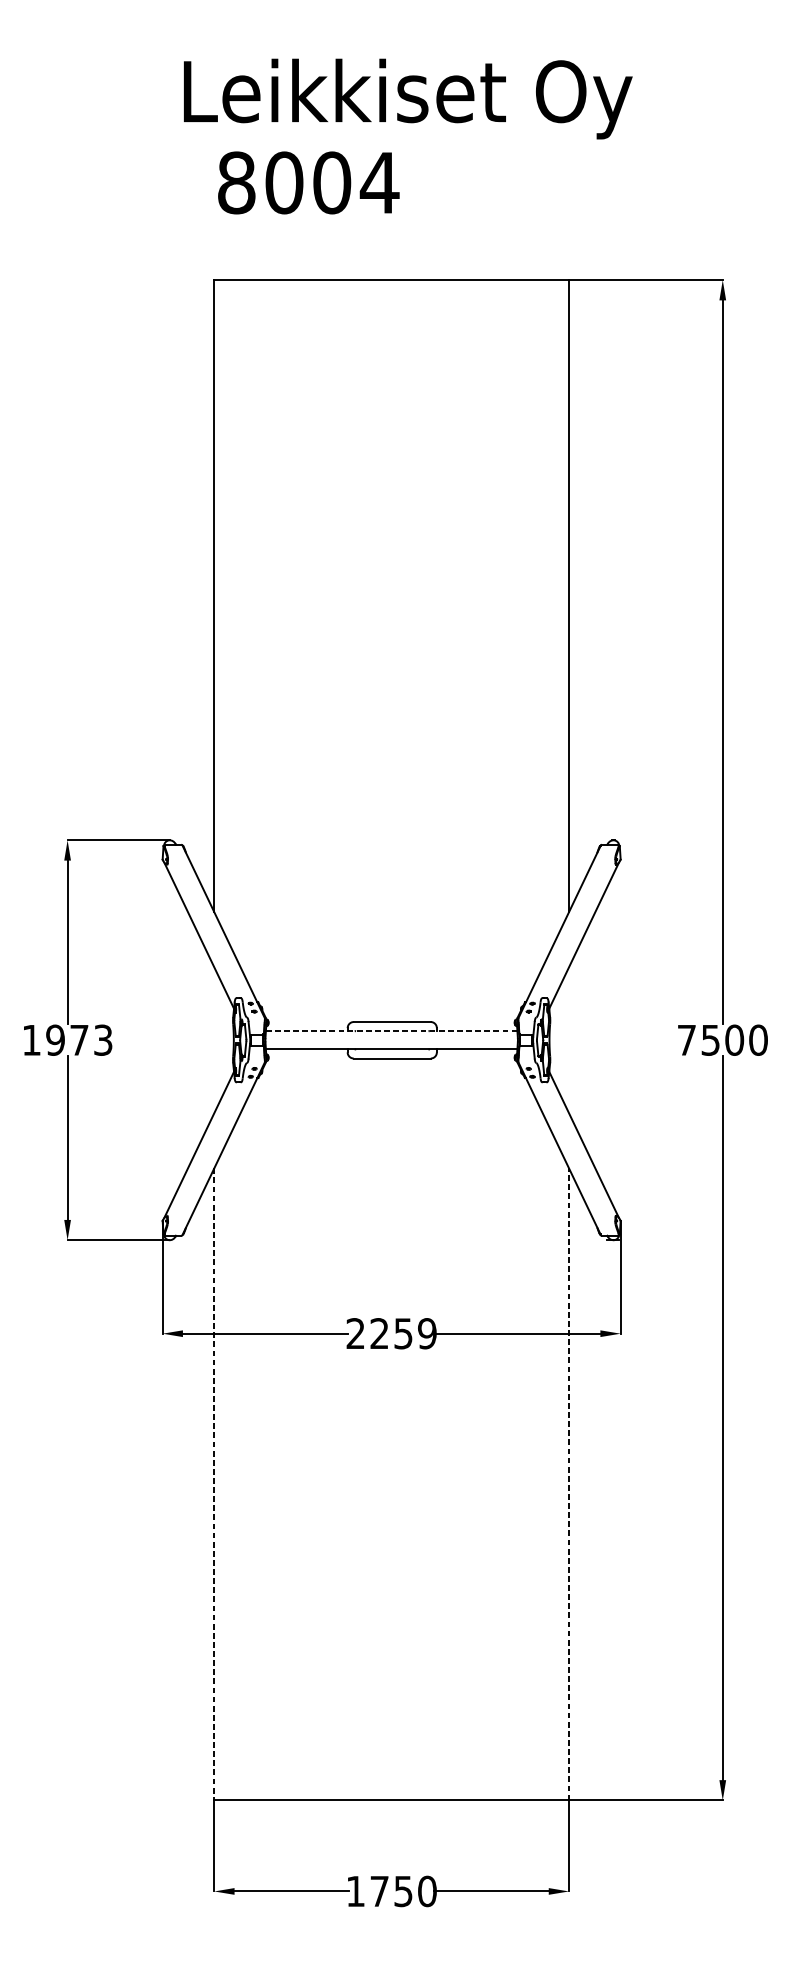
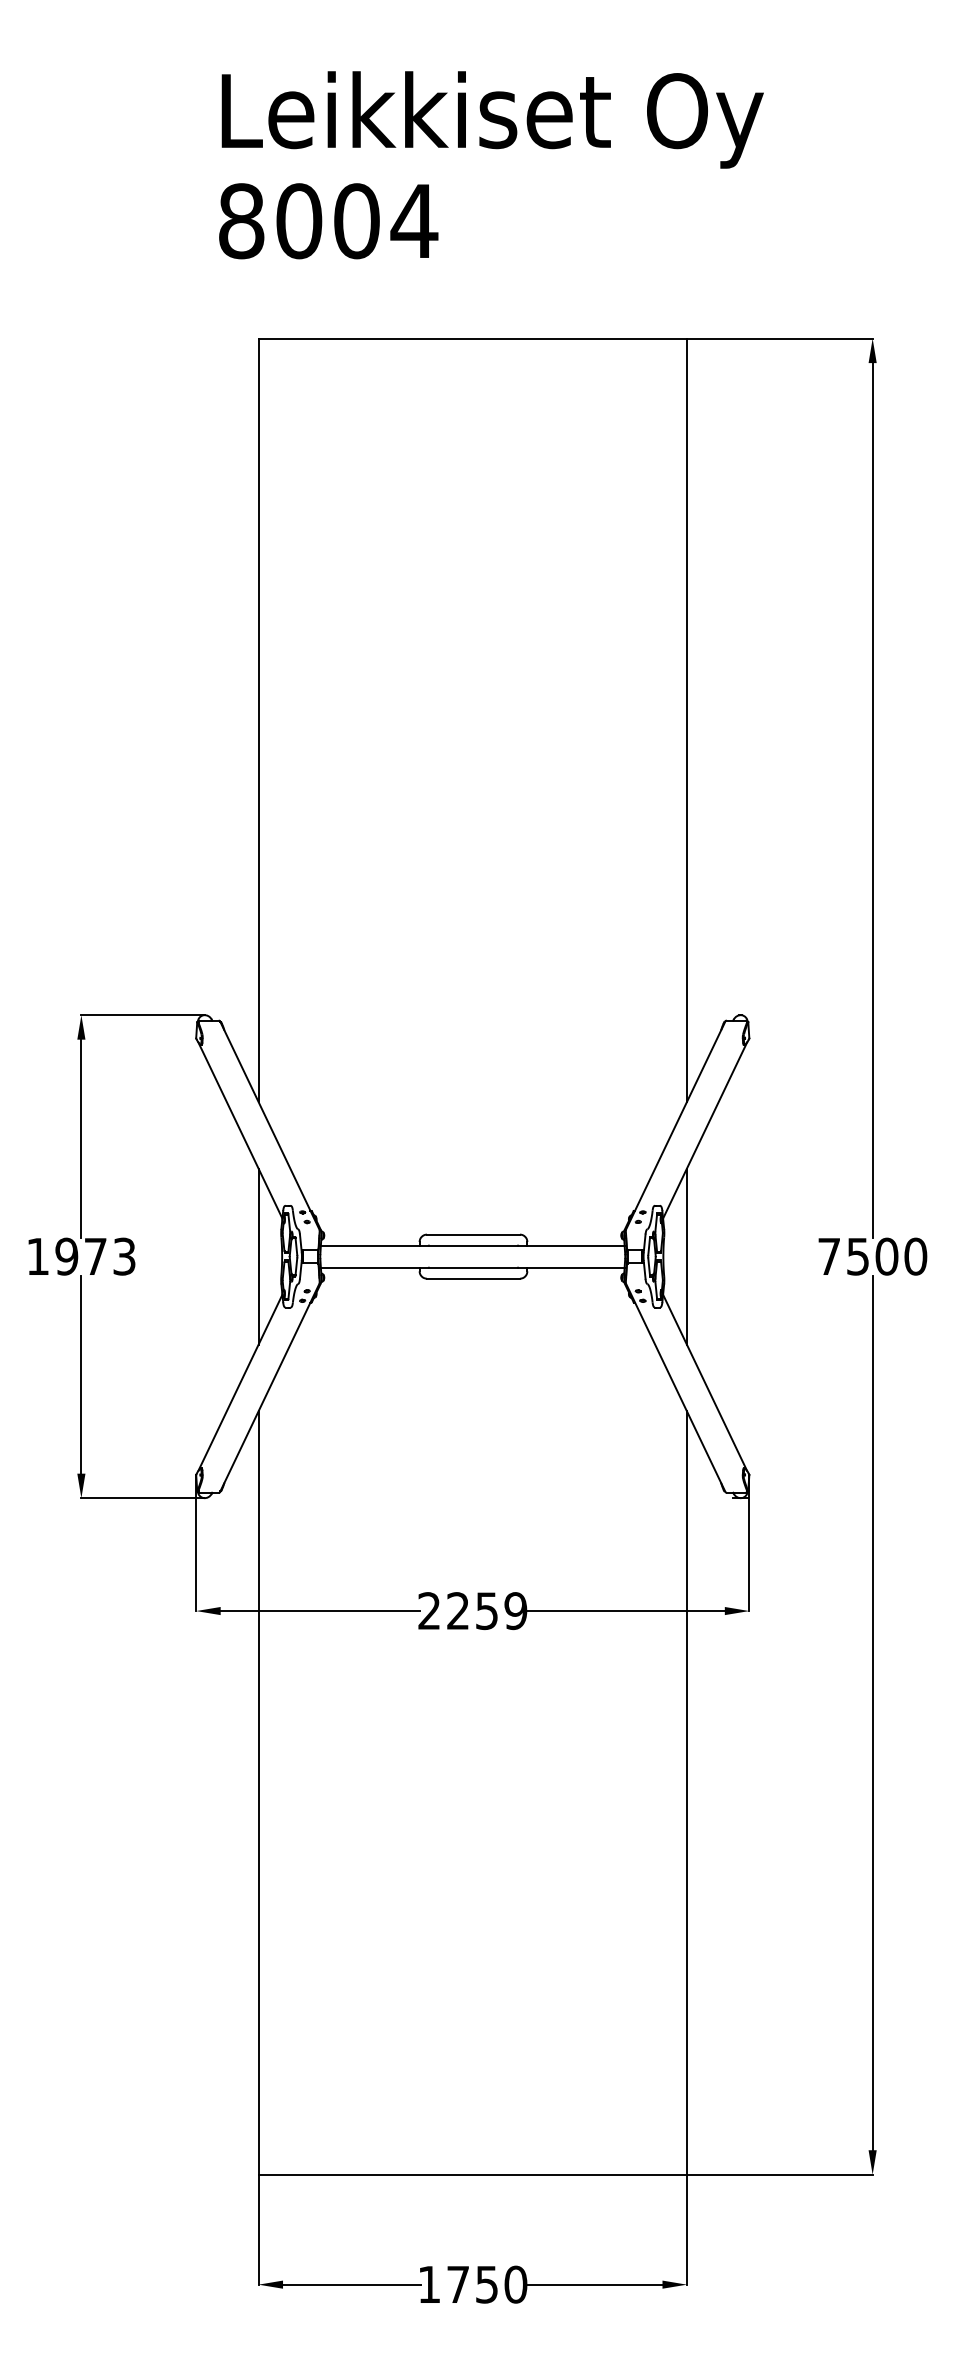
text: (308, 183) -> (328, 221), moved
line: (391, 1031) -> (472, 1245), dashed -> solid
line: (214, 1040) -> (258, 1256), added
line: (568, 1040) -> (686, 1256), added
line: (214, 1484) -> (258, 1793), dashed -> solid
line: (568, 1484) -> (686, 1793), dashed -> solid

